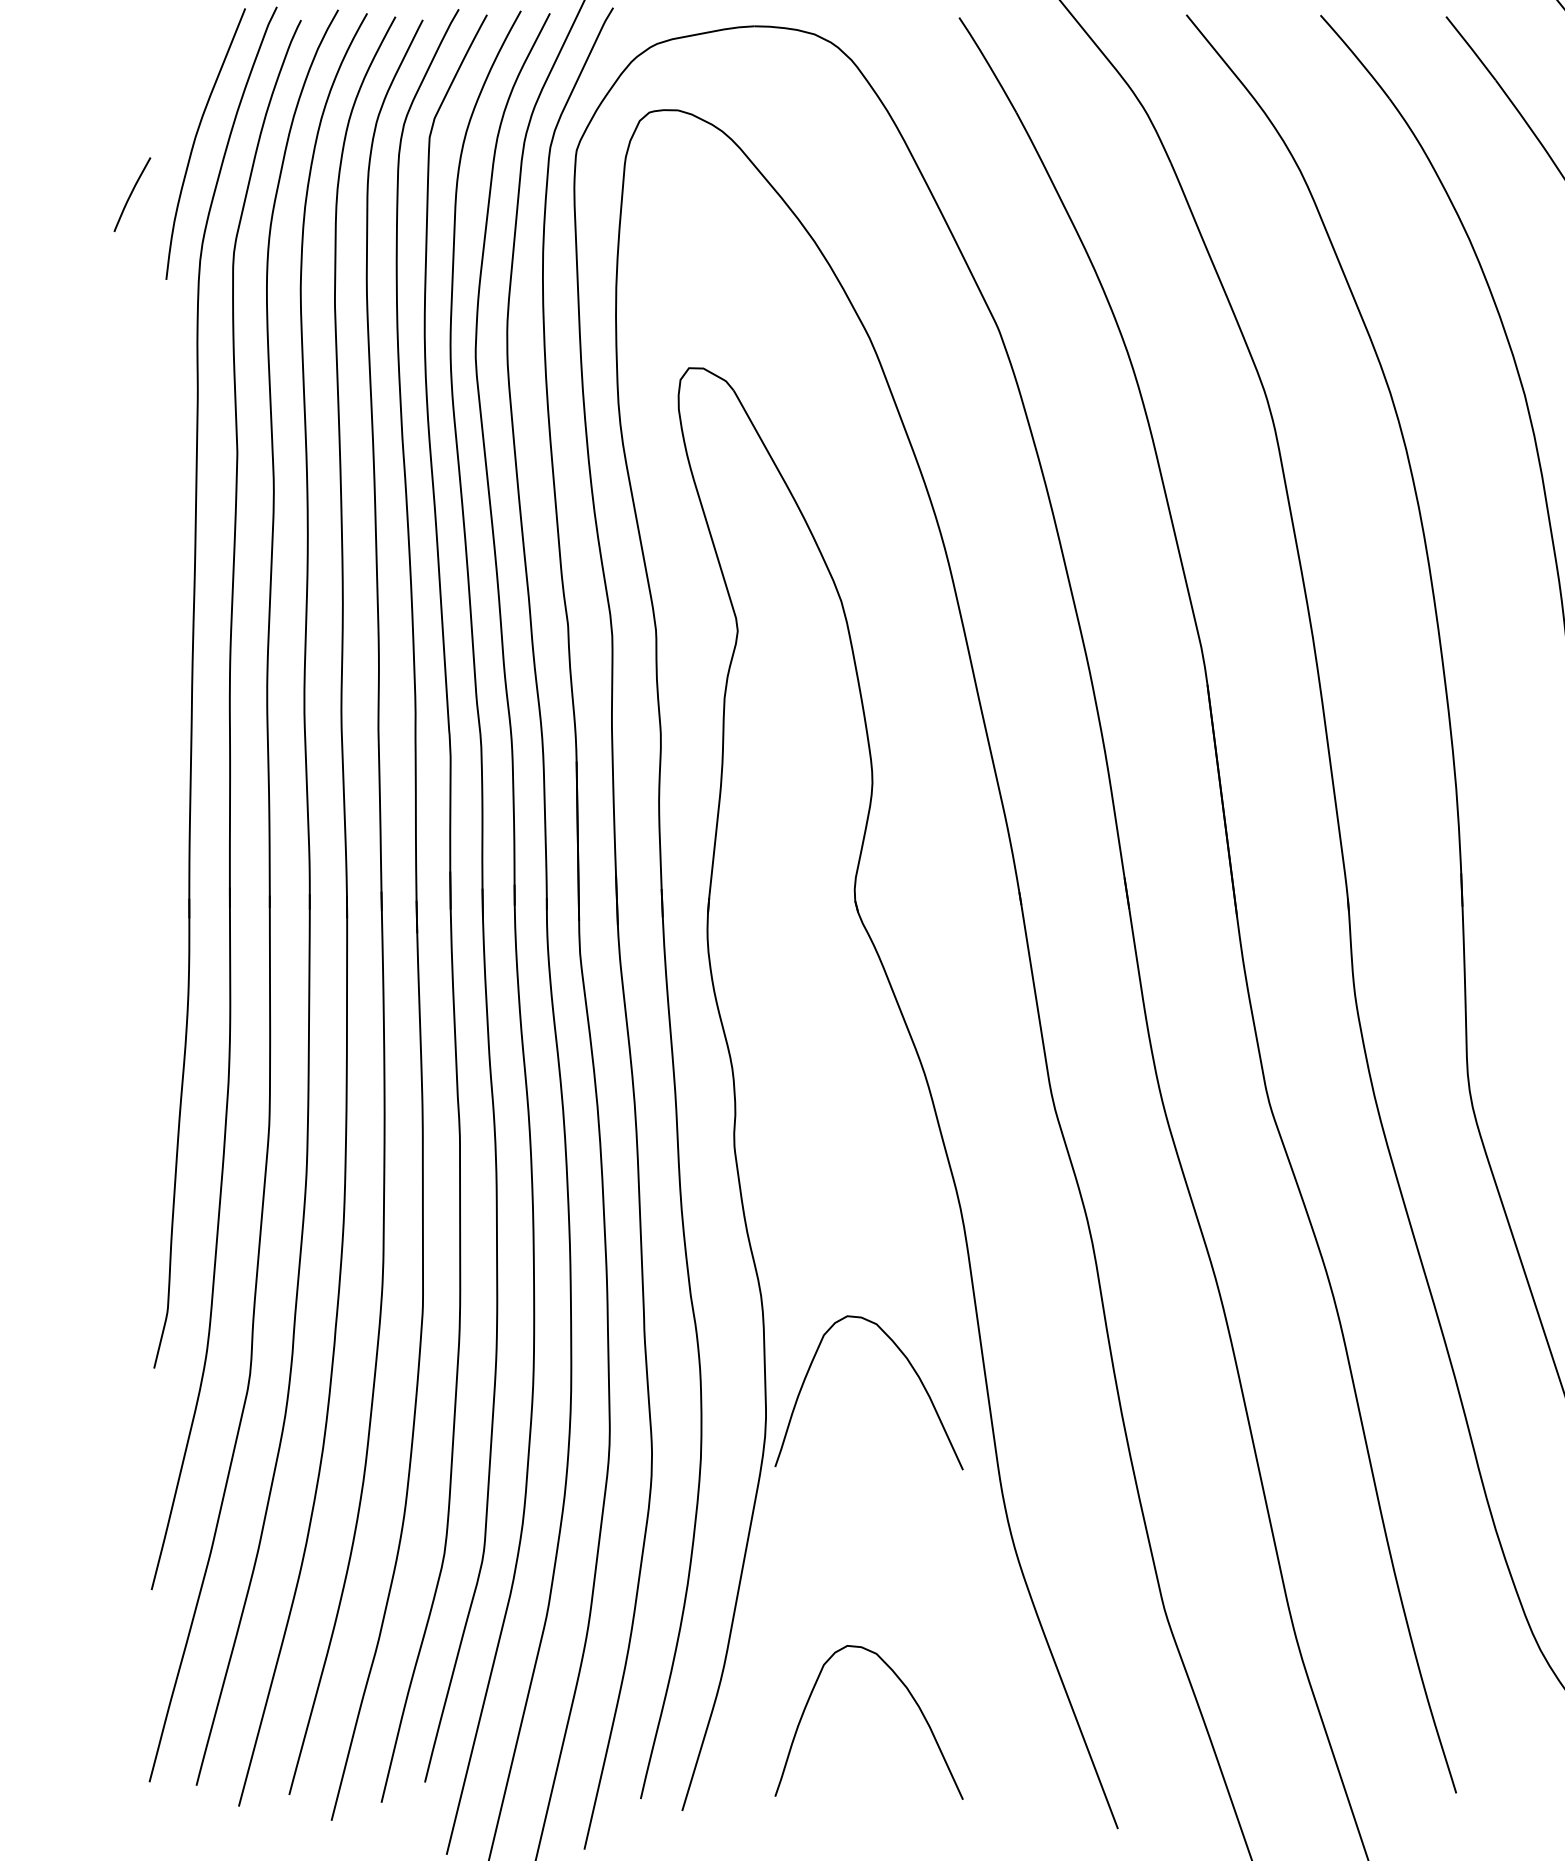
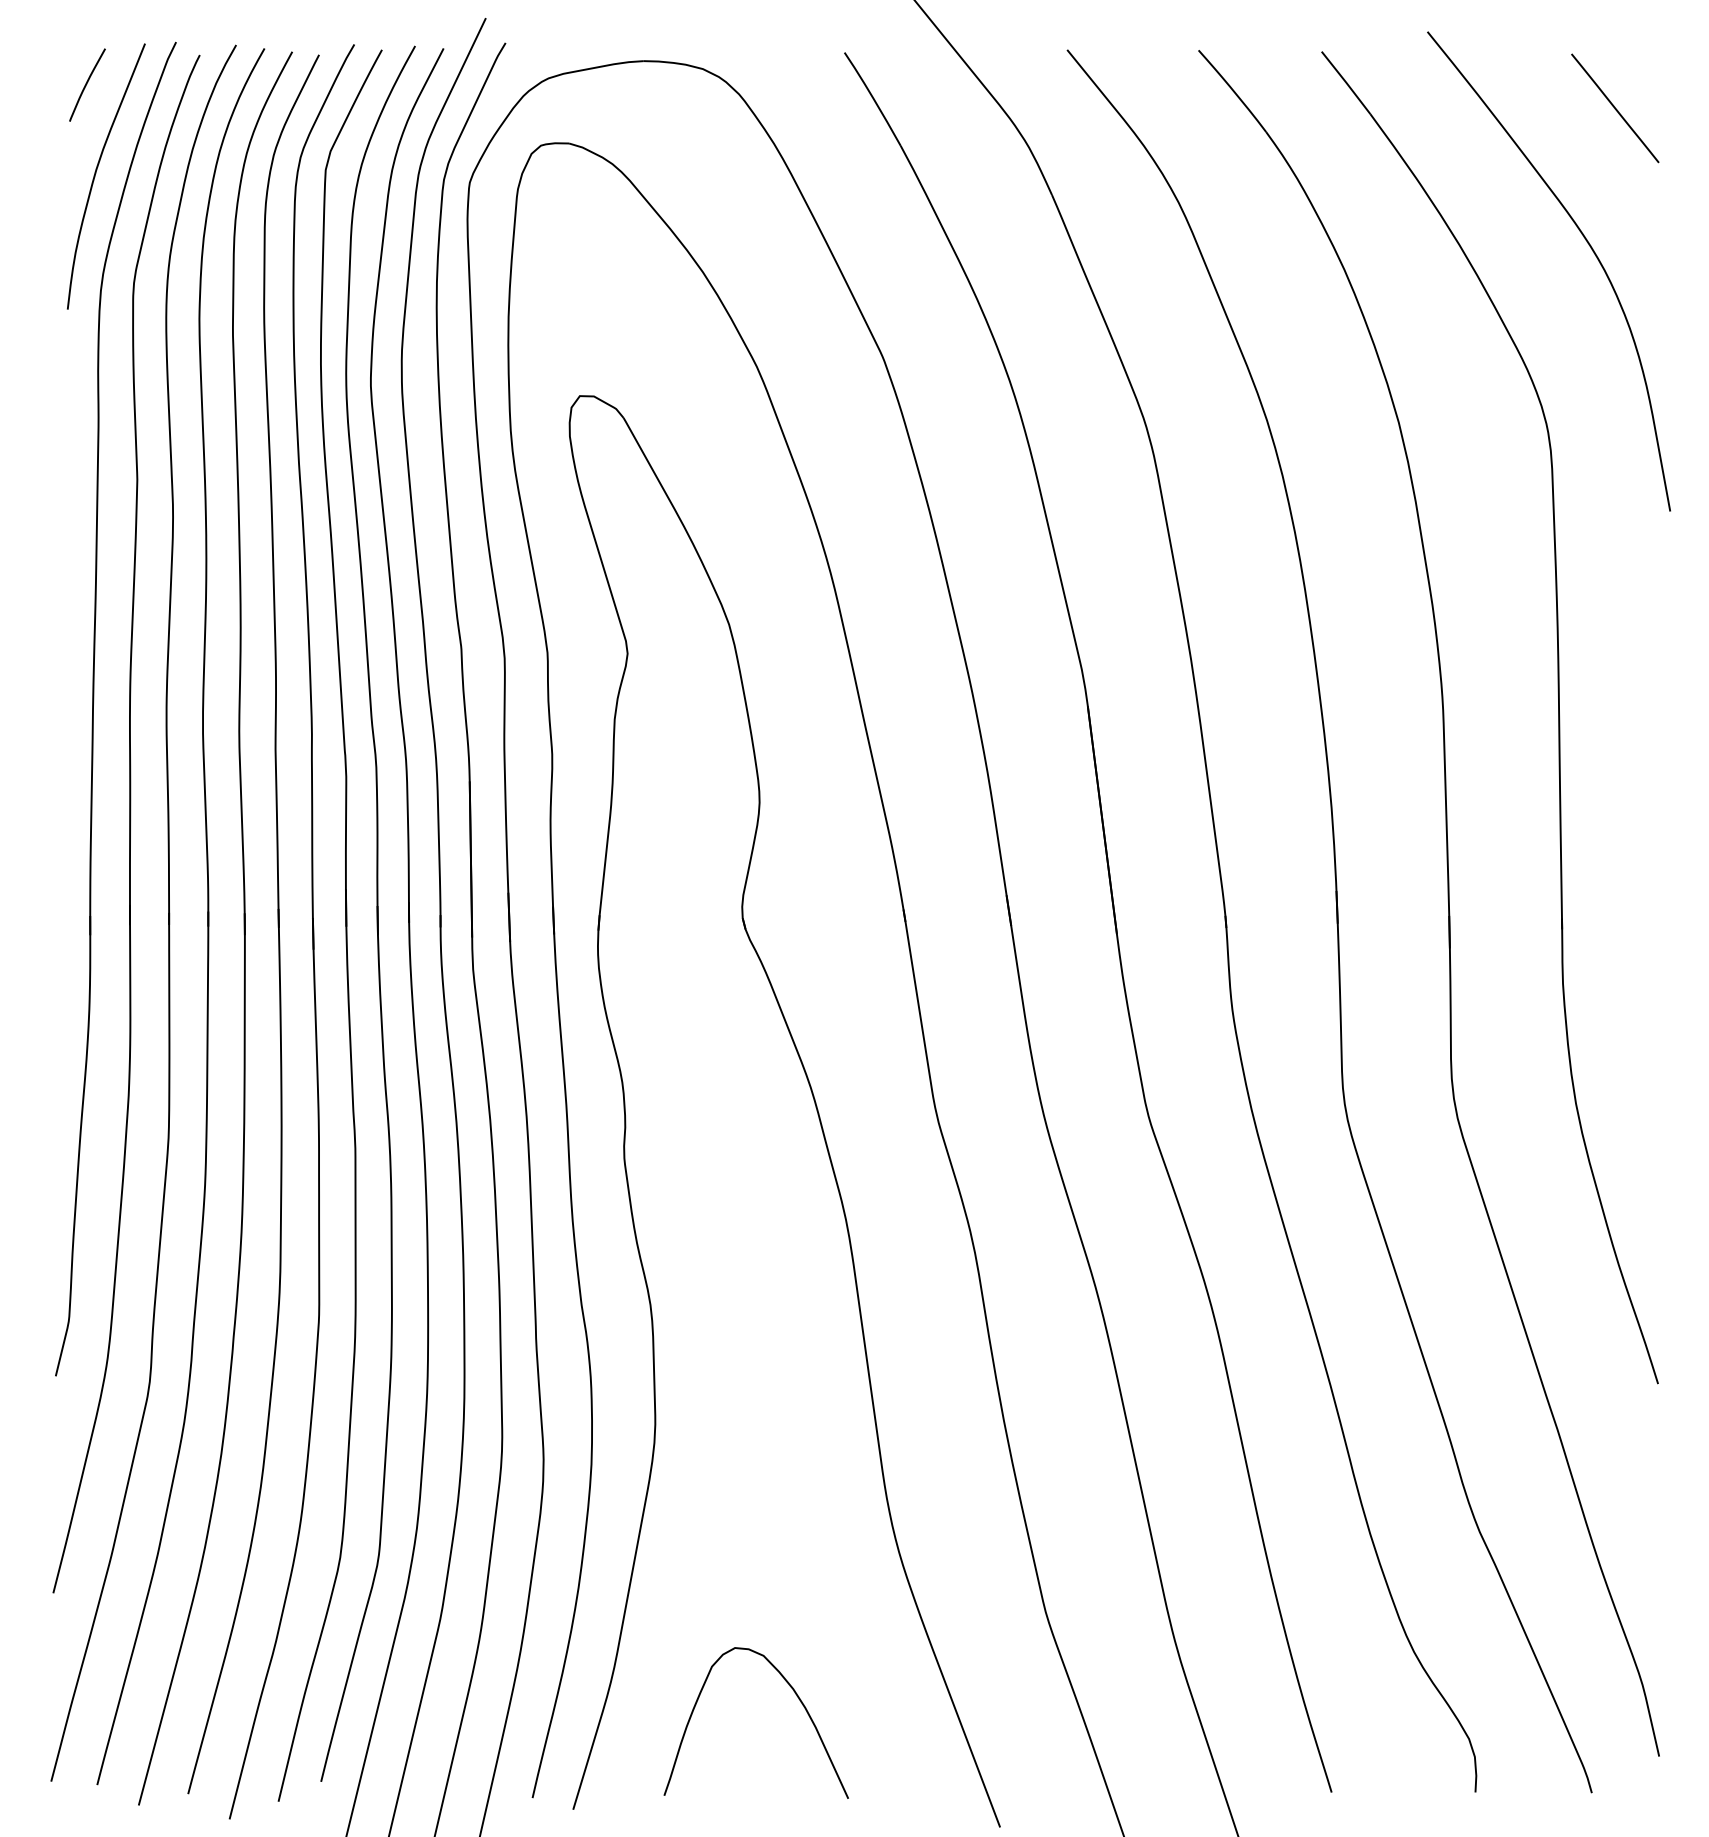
curve: (132, 194) -> (87, 84), moved
curve: (910, 1365) -> (796, 1373), removed

